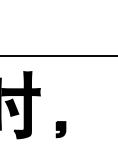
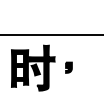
part: (60, 129) -> (68, 67), moved

